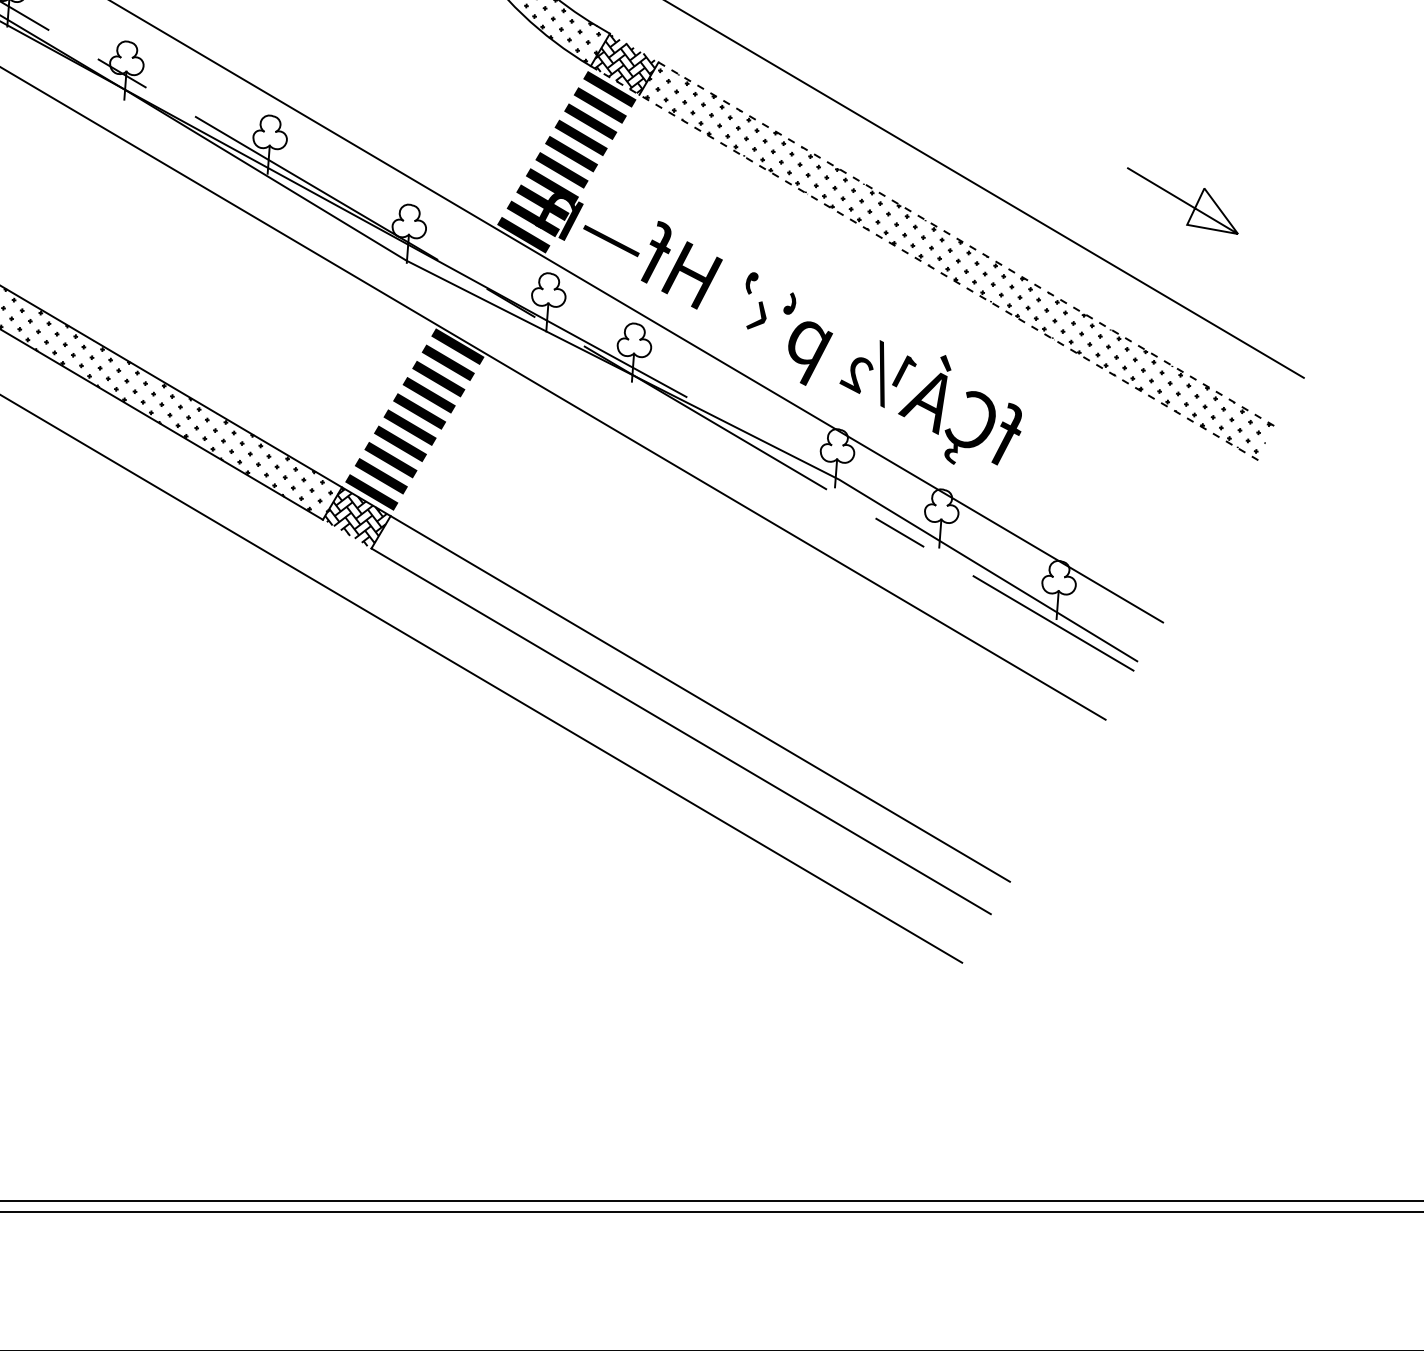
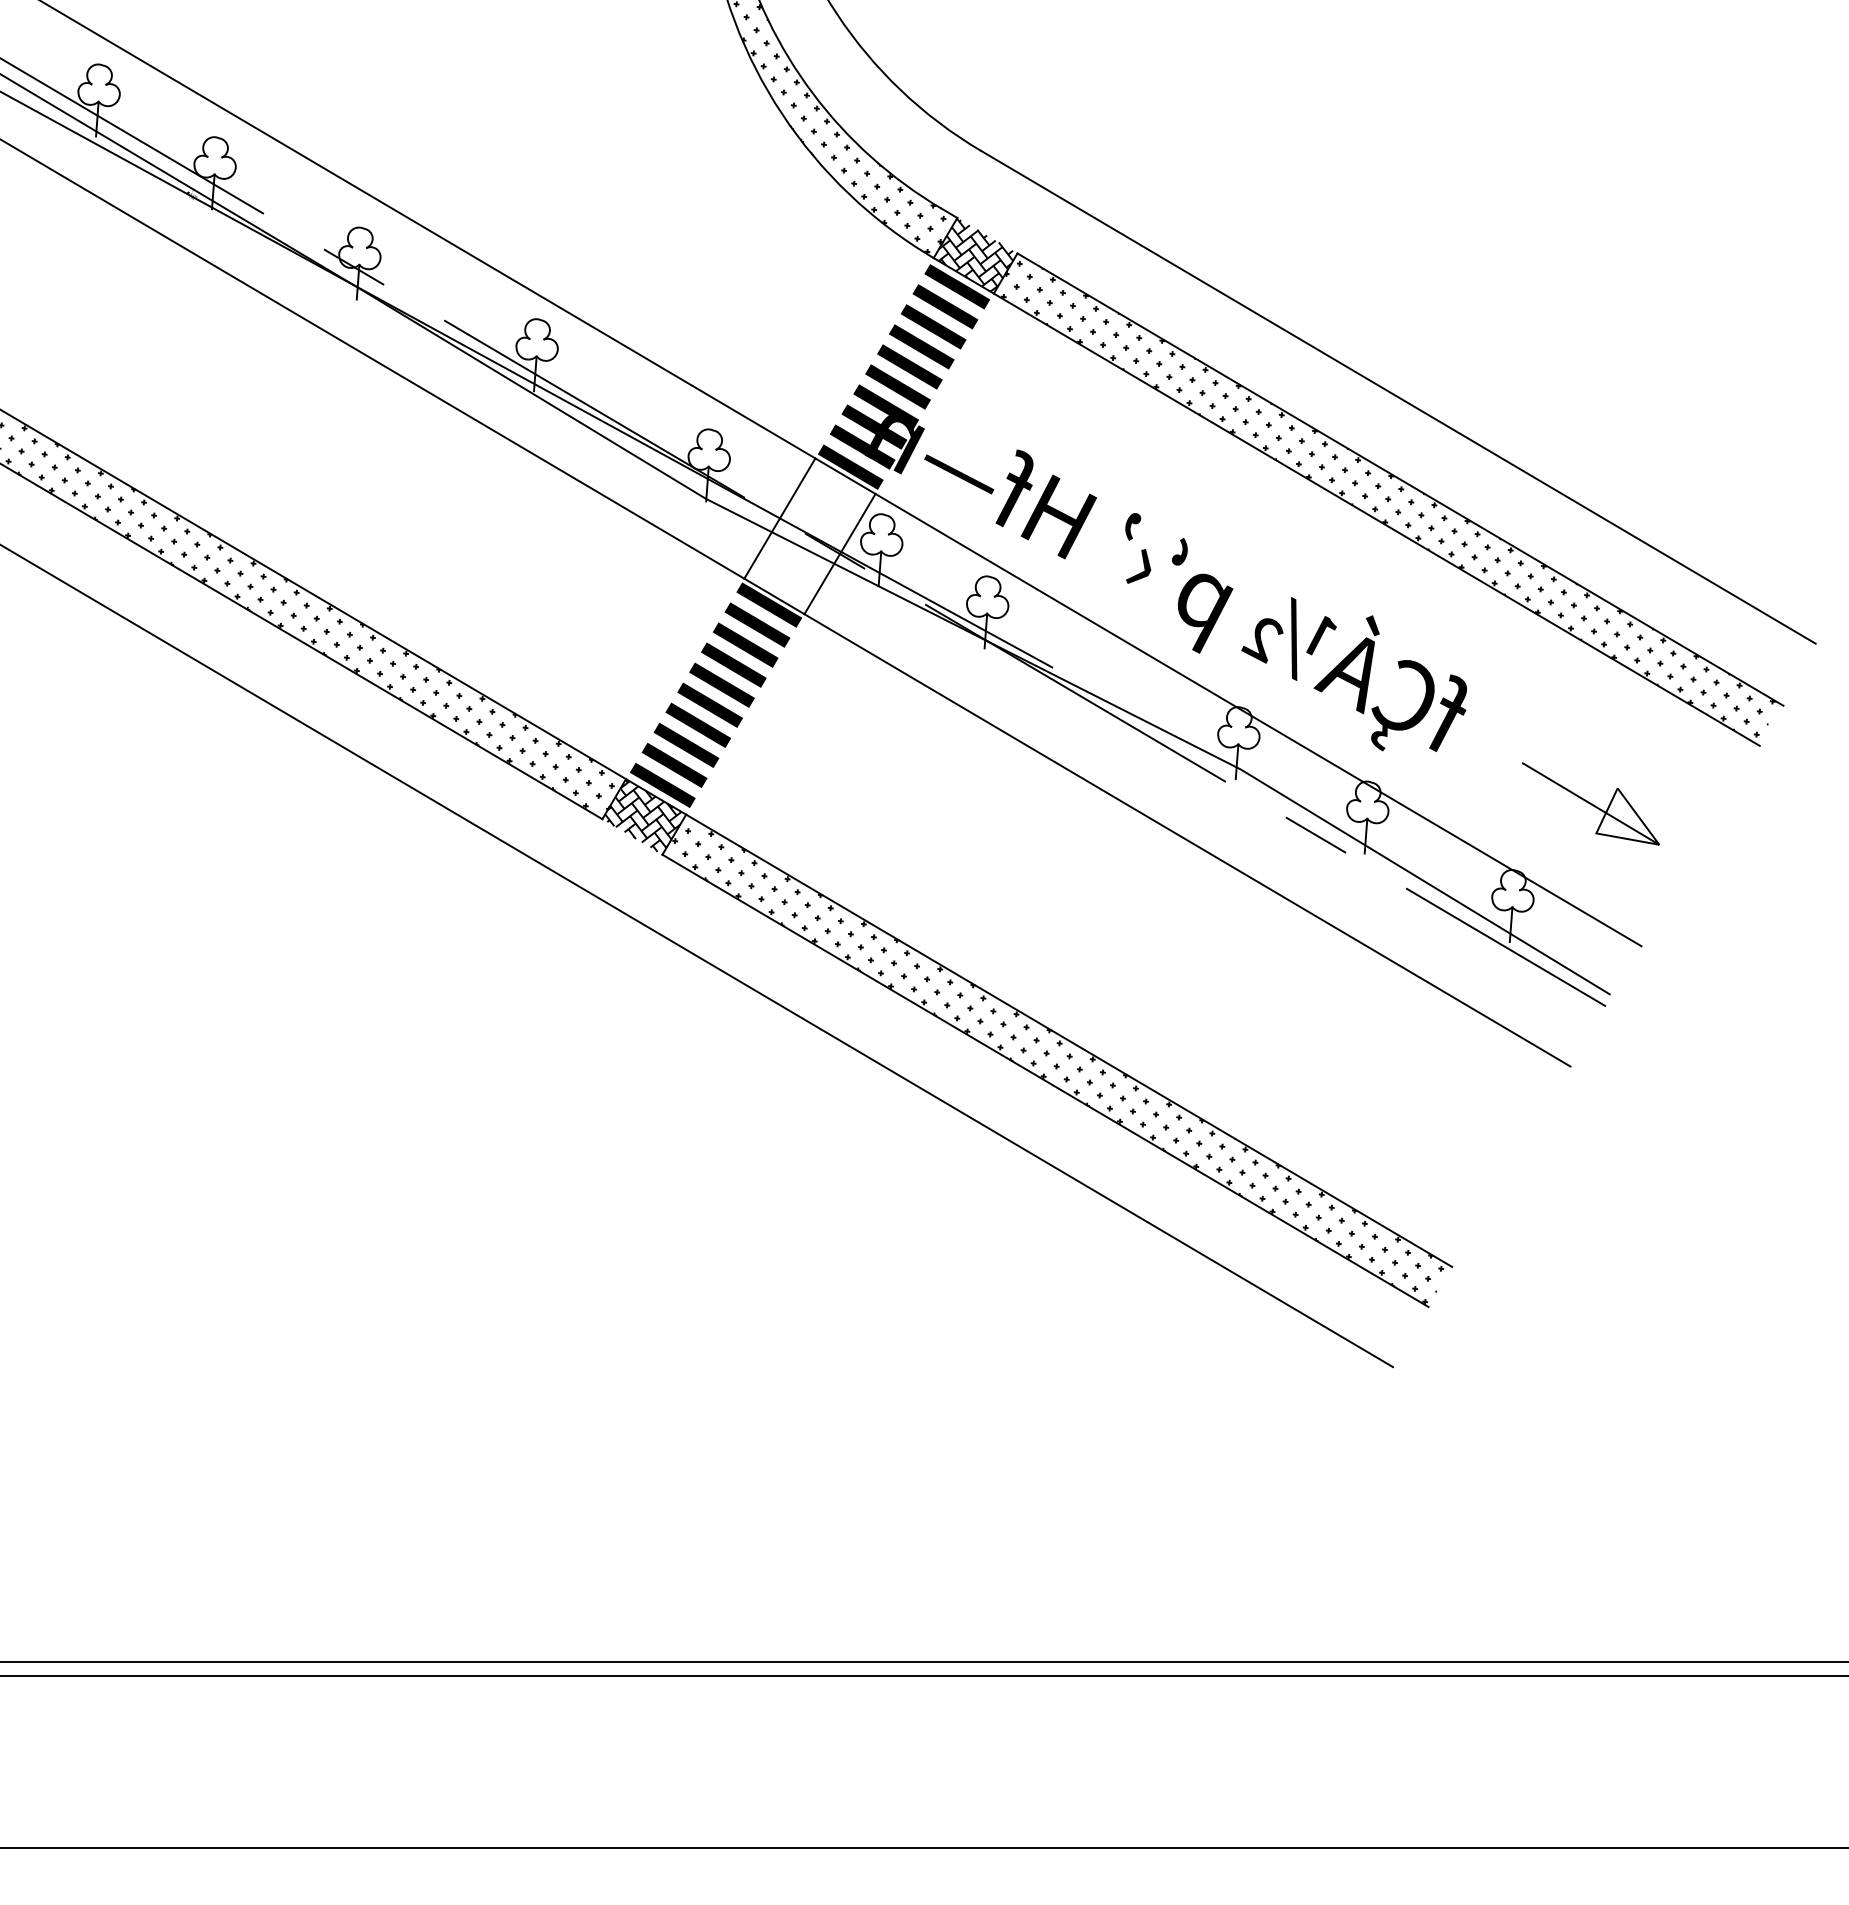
line: (1182, 200) -> (1590, 803), moved
line: (968, 245) -> (1400, 479), dashed -> solid
line: (924, 263) -> (1346, 502), dashed -> solid
line: (466, 276) -> (779, 518), added
line: (514, 305) -> (839, 554), added
hatch: (688, 717) -> (1054, 1063), added

